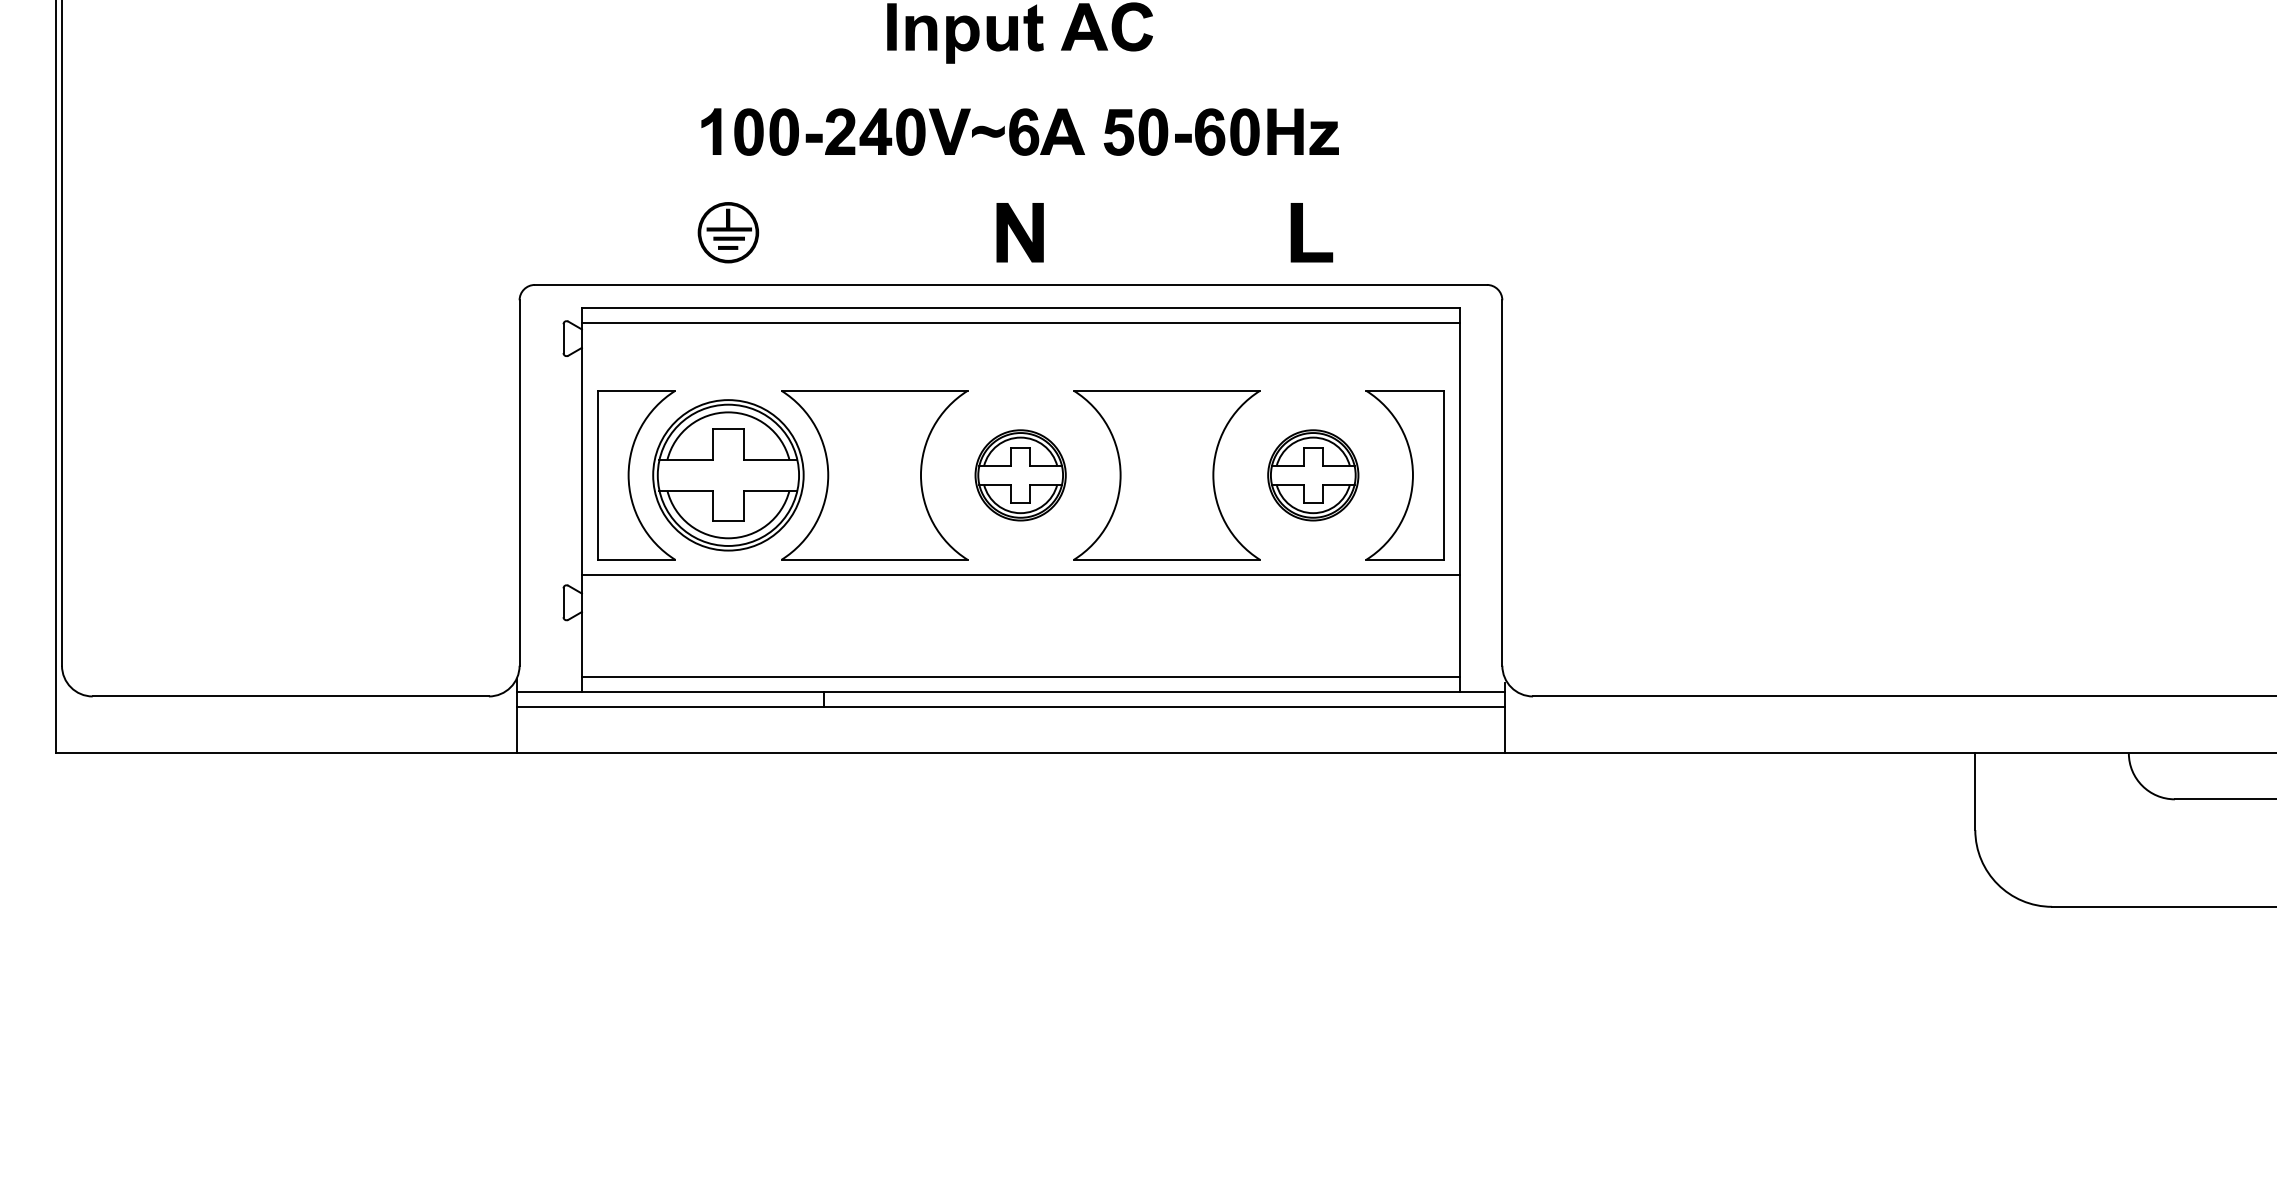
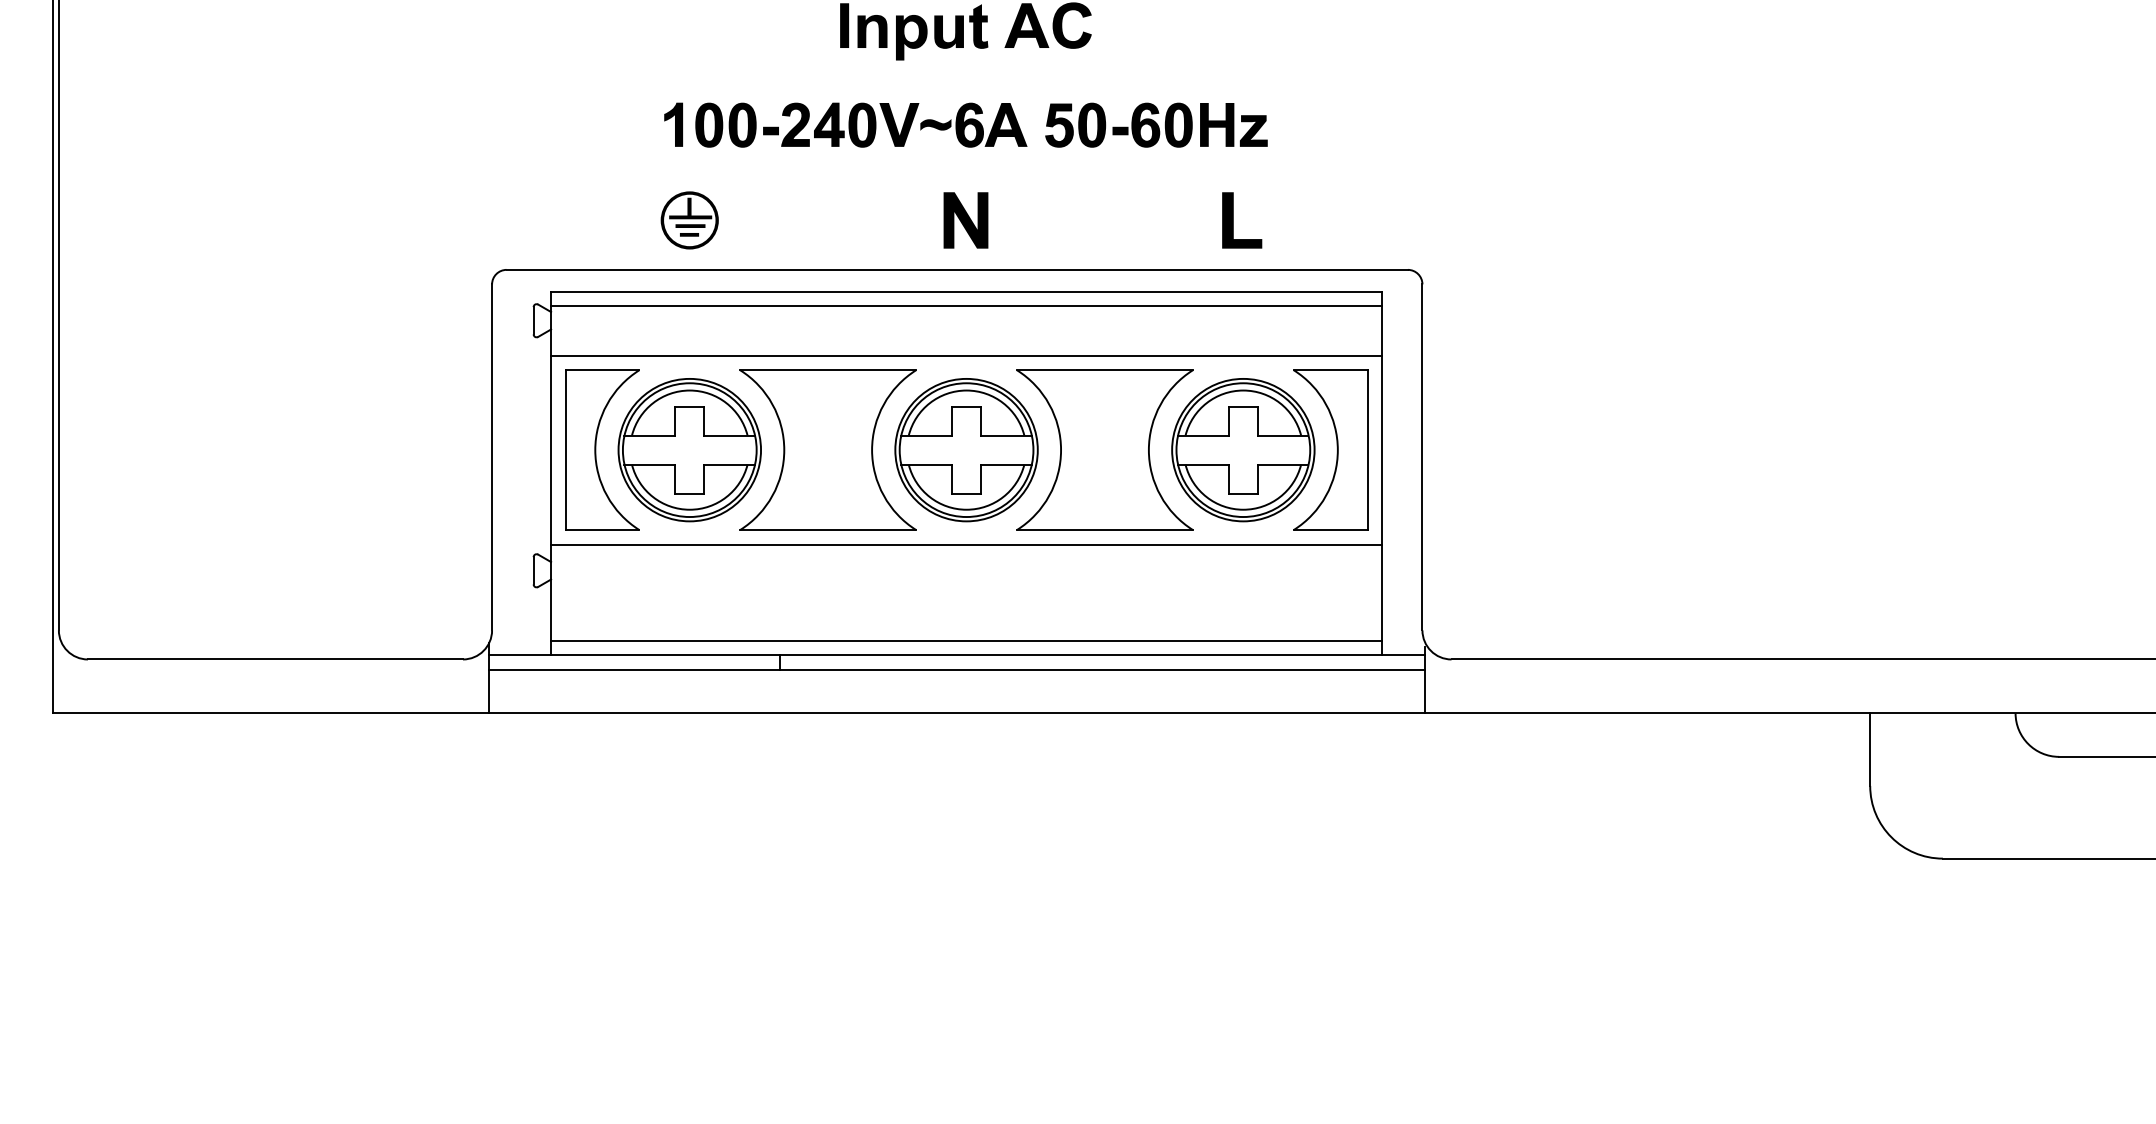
line: (1020, 375) -> (966, 355), added
part: (1020, 475) -> (966, 450), size x1.67
part: (1313, 475) -> (1243, 450), size x1.67

